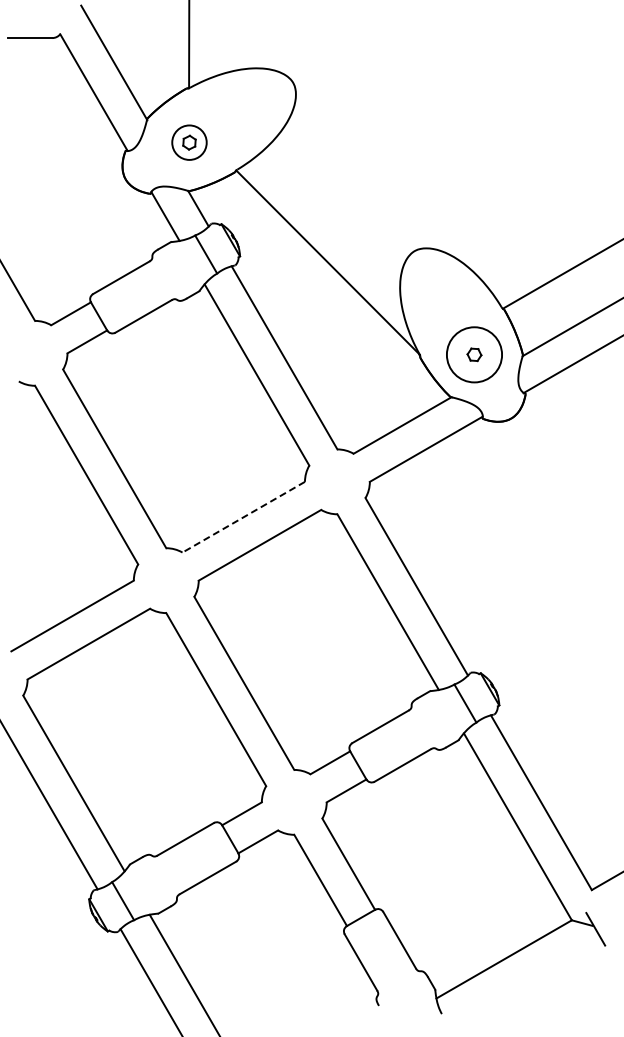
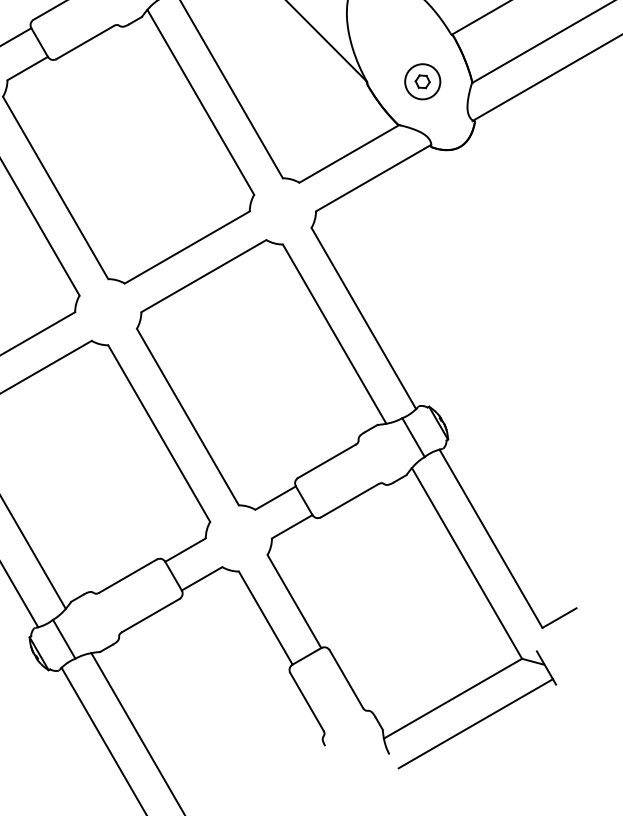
circle: (474, 354) -> (422, 81), size x0.62
line: (243, 517) -> (187, 247), dashed -> solid
line: (526, 983) -> (475, 723), added

